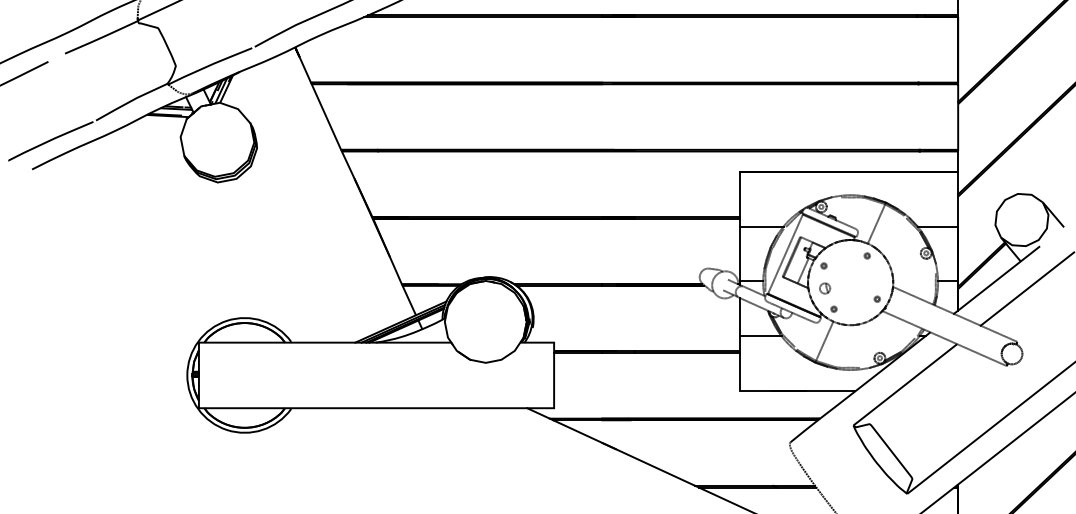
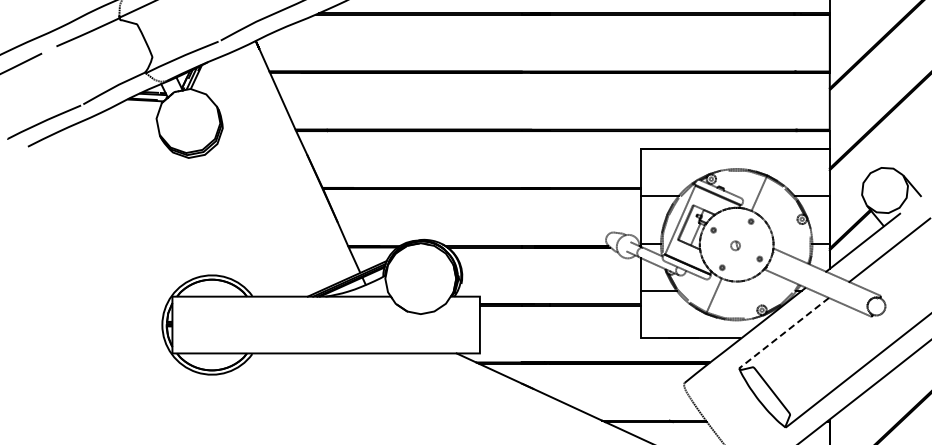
part: (824, 288) -> (735, 245), moved
line: (904, 385) -> (783, 333), solid -> dashed

